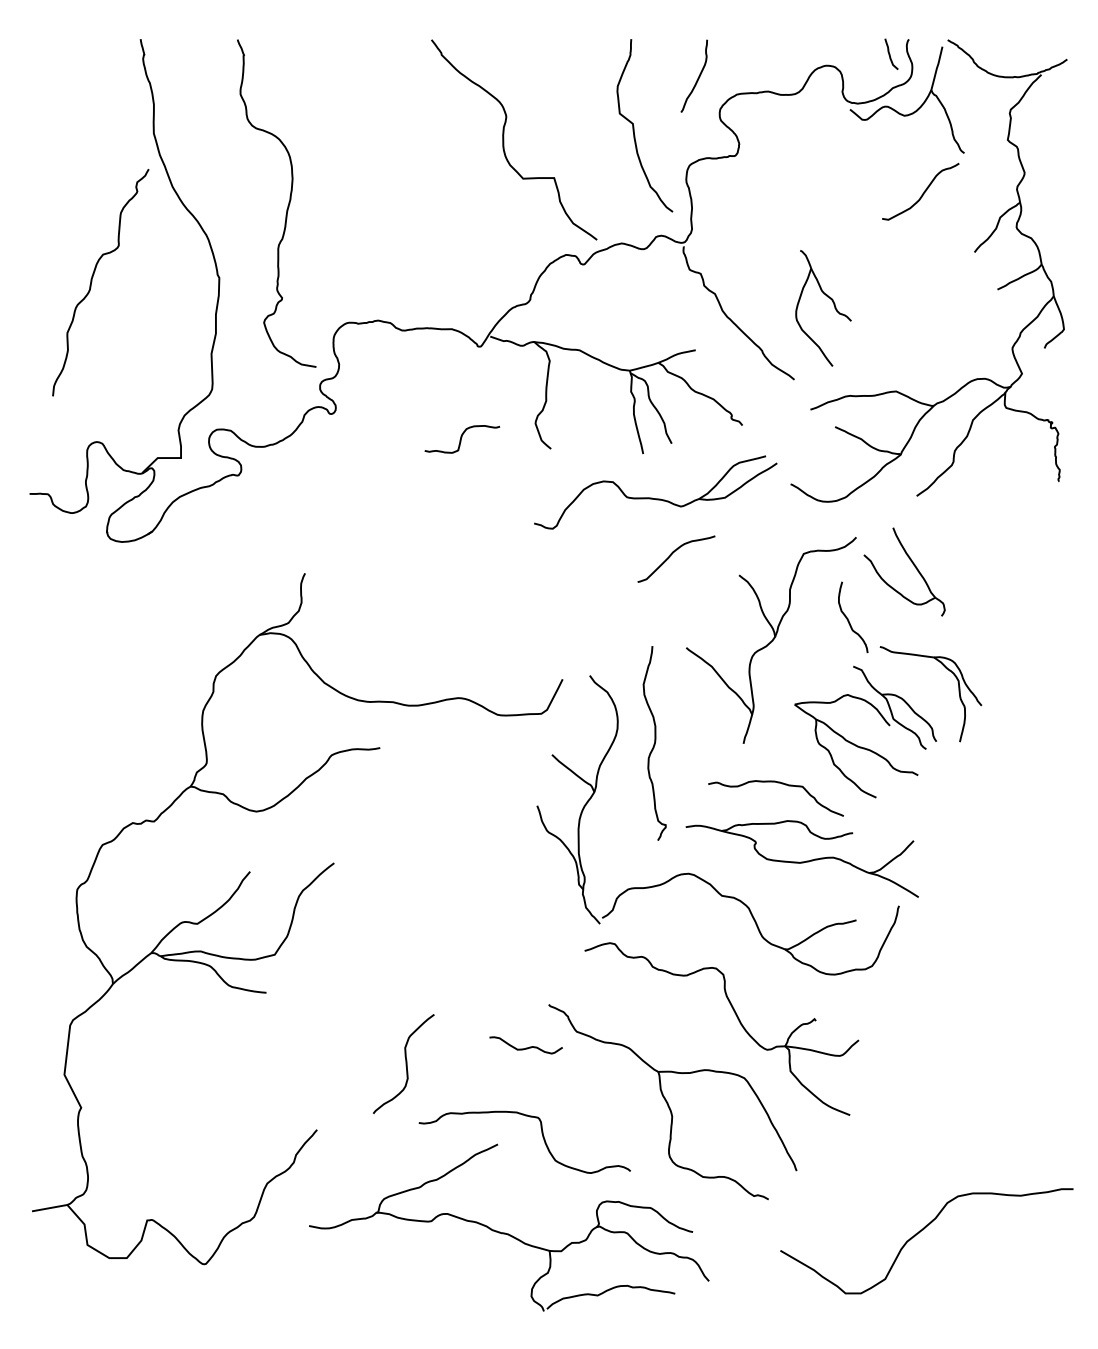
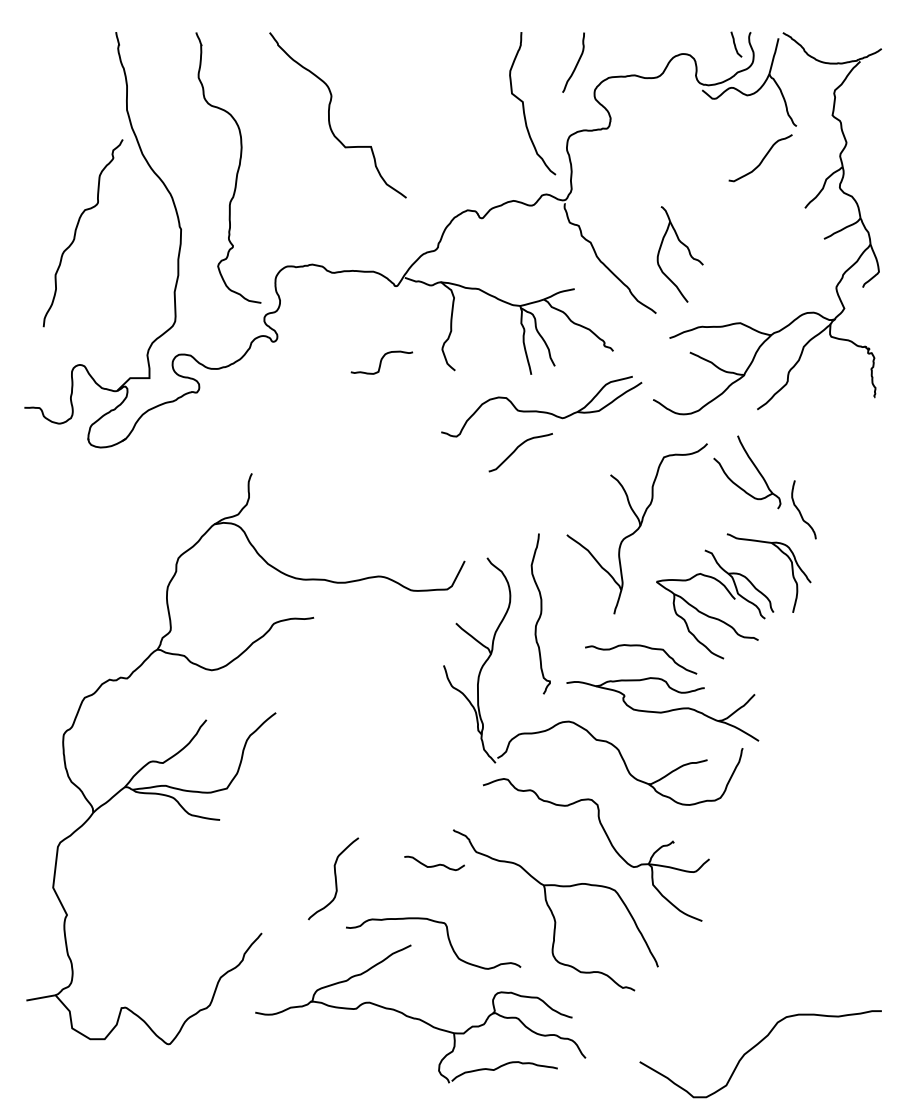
curve: (504, 139) -> (329, 114), moved
curve: (672, 554) -> (517, 448), moved
curve: (849, 620) -> (800, 512), moved
curve: (919, 1233) -> (754, 1047), moved

